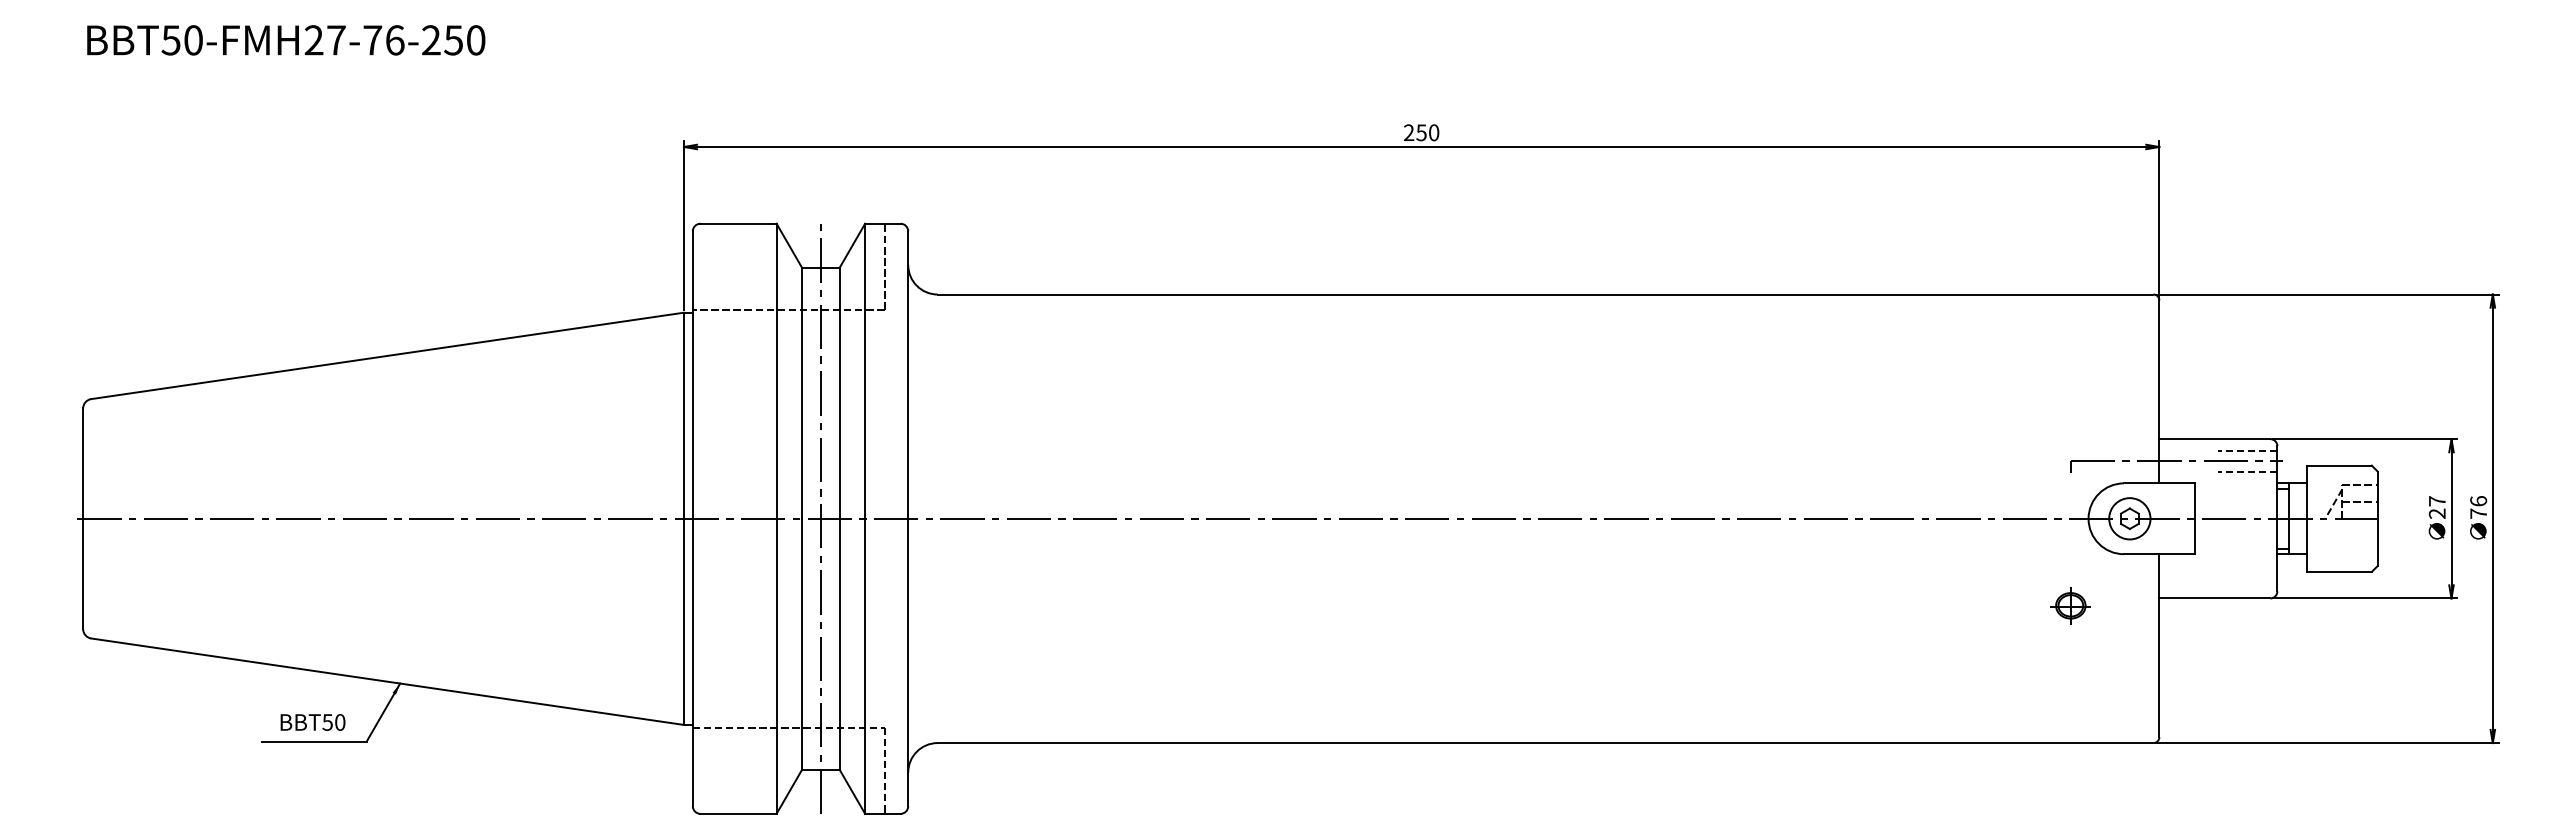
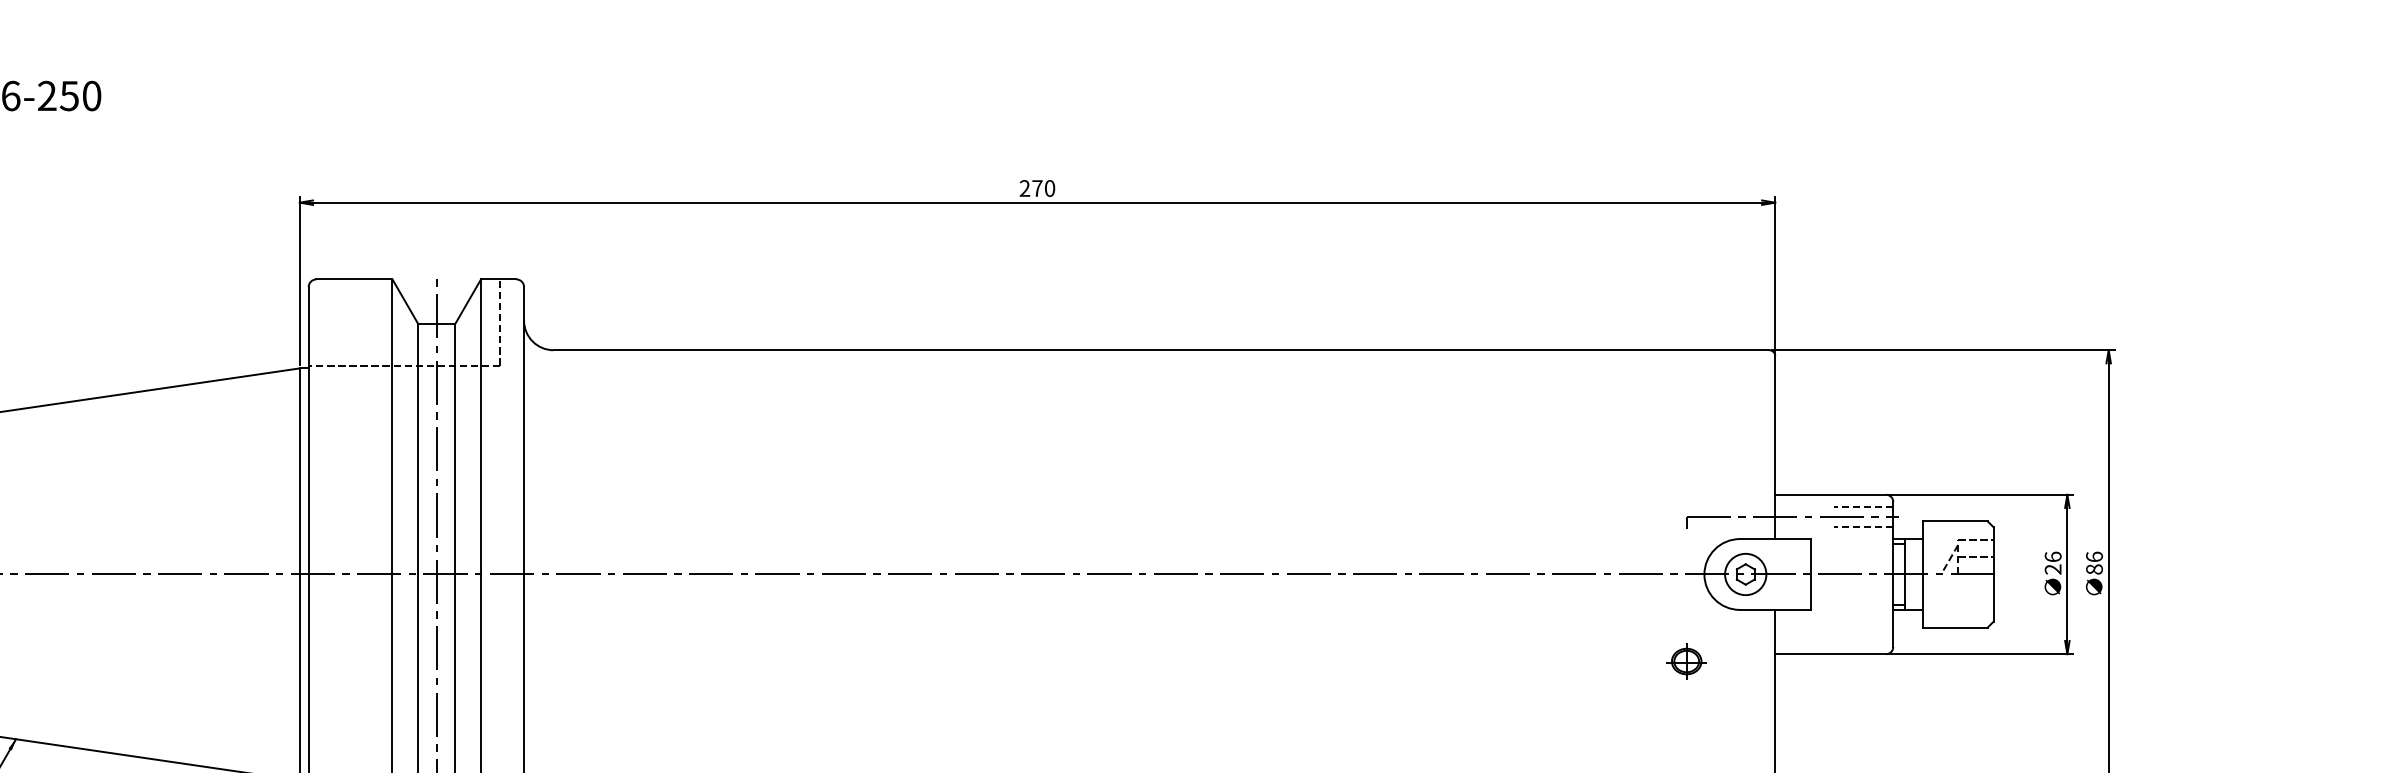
text: (1421, 132) -> (1037, 188), 250 -> 270
text: (2436, 501) -> (2052, 557), 27 -> 26
text: (2478, 513) -> (2094, 569), 76 -> 86

